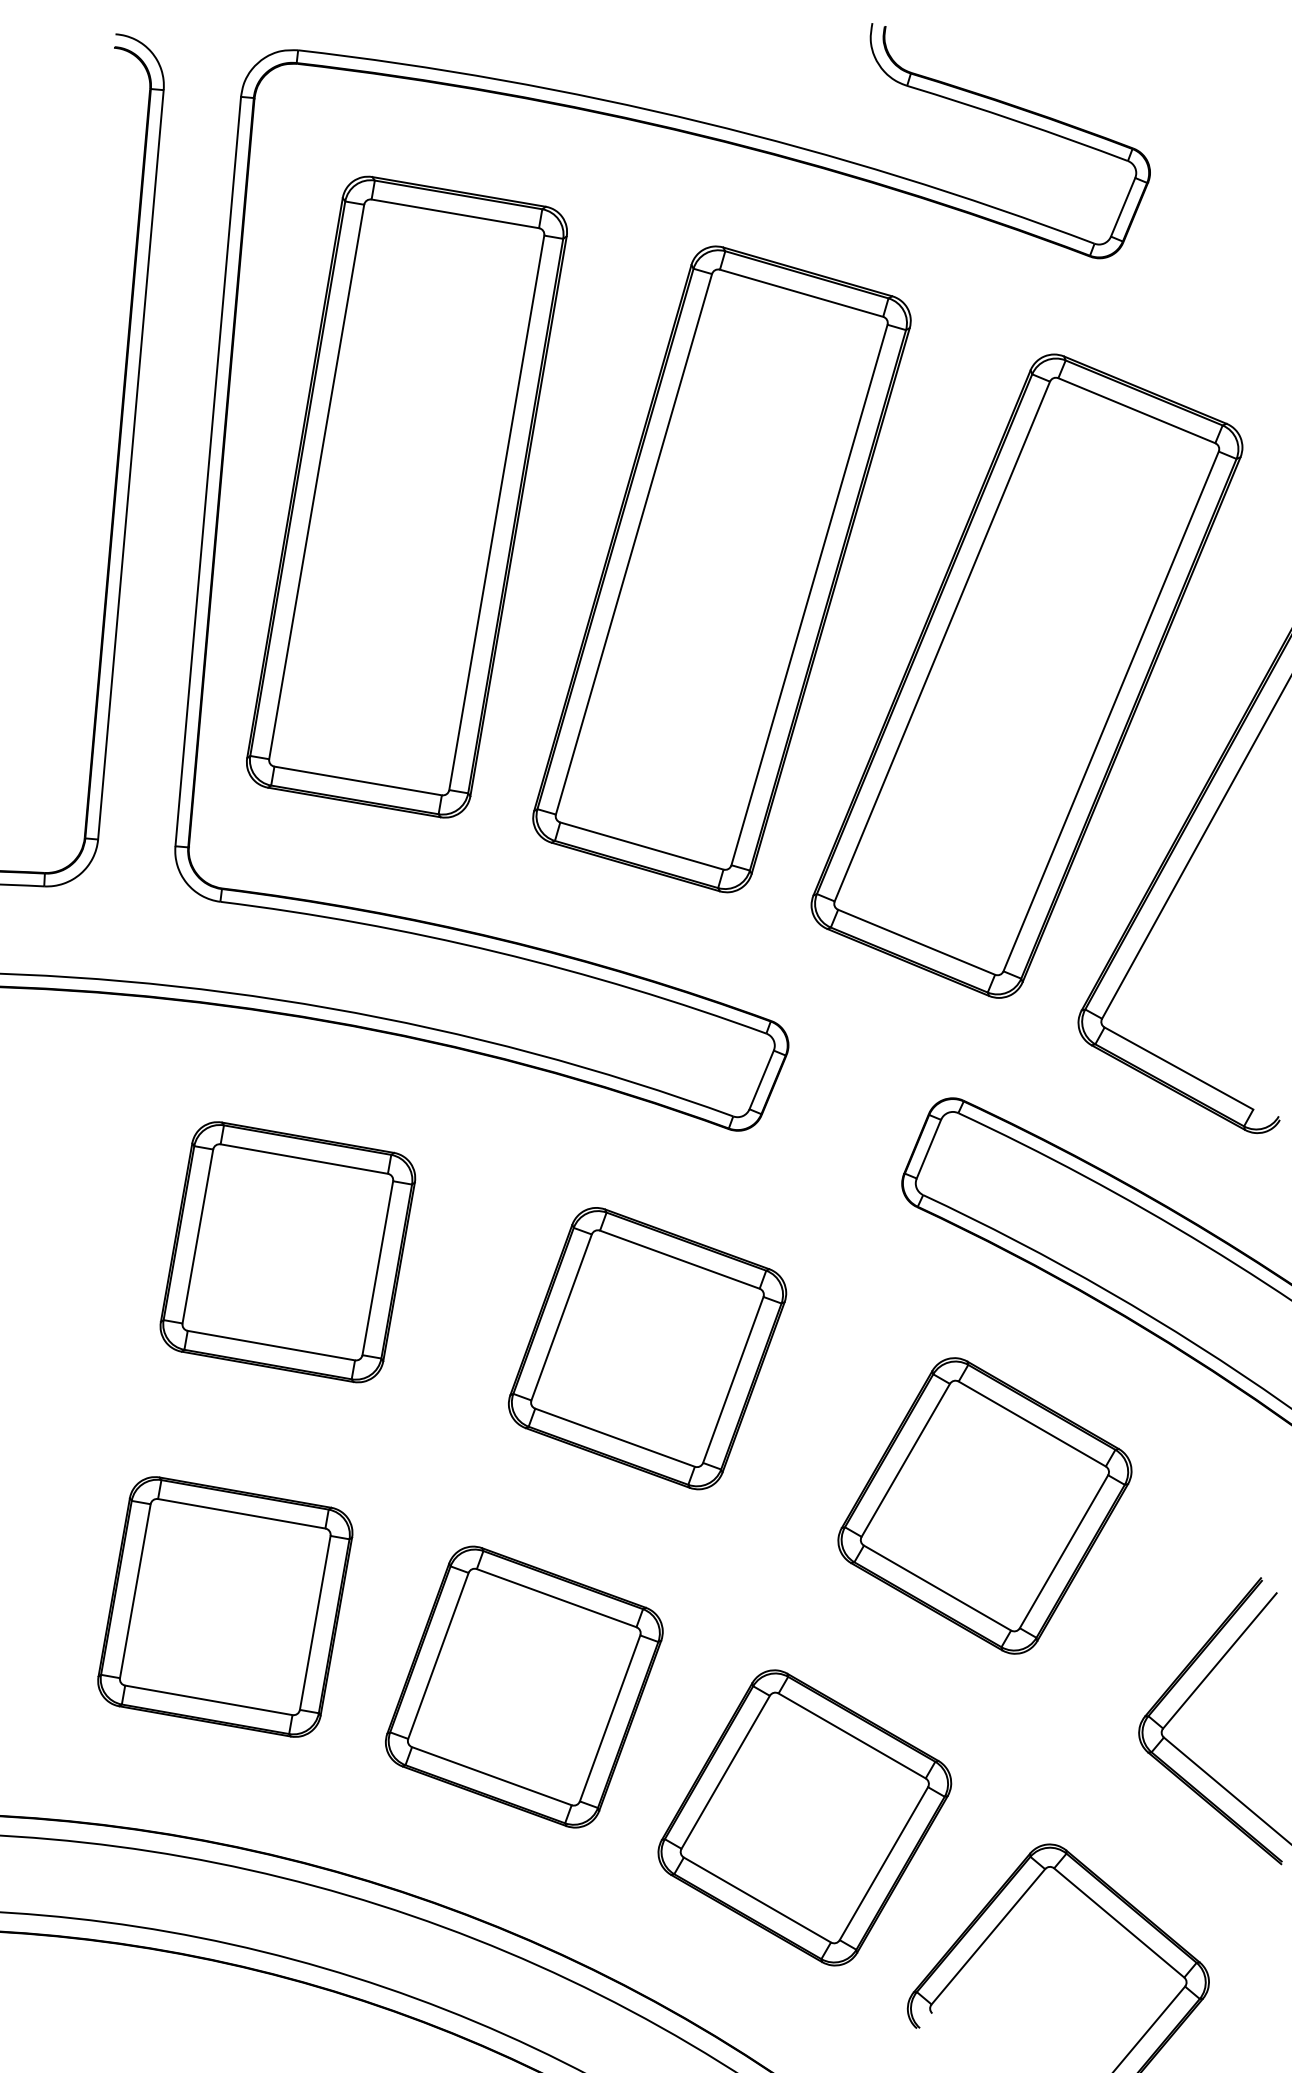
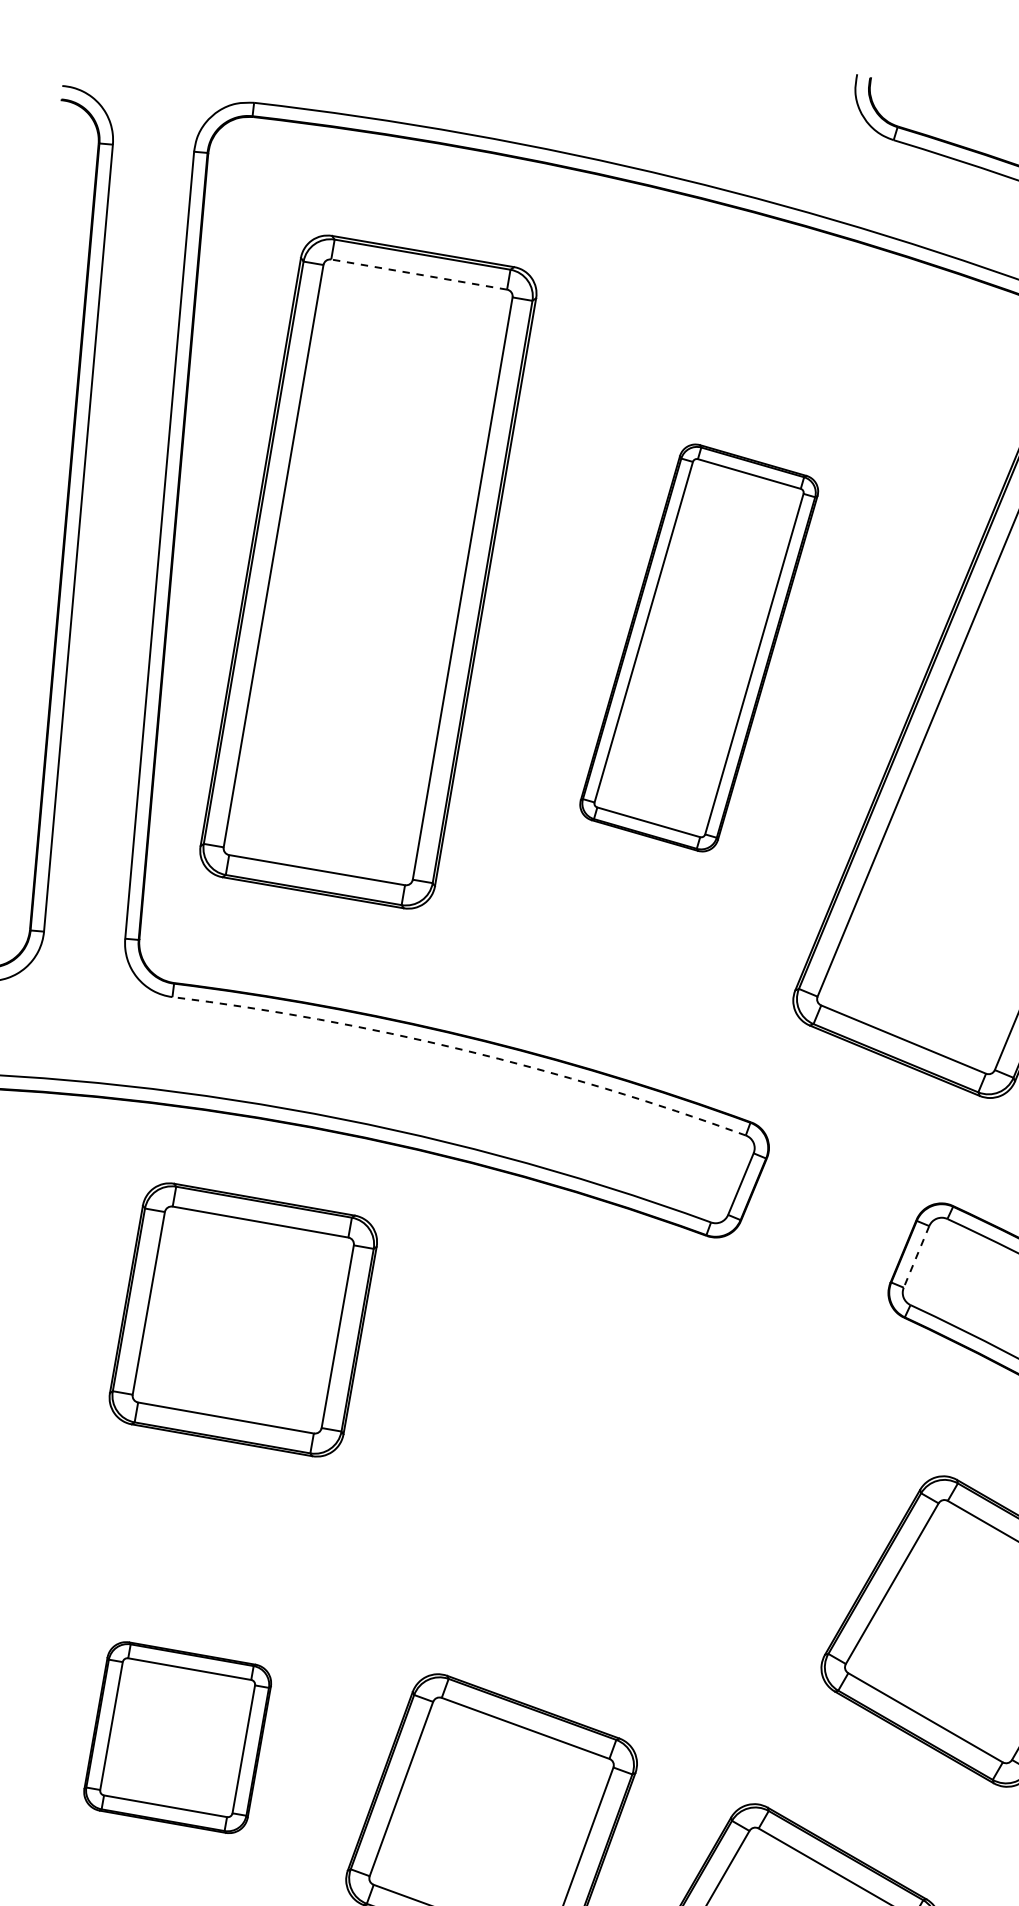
line: (455, 213) -> (419, 274), solid -> dashed
part: (721, 569) -> (698, 648), size x0.6
arc: (497, 952) -> (463, 1050), solid -> dashed
line: (928, 1149) -> (916, 1257), solid -> dashed
part: (287, 1252) -> (242, 1320), moved
part: (647, 1348) -> (620, 1466), removed
part: (225, 1606) -> (177, 1737), size x0.7

